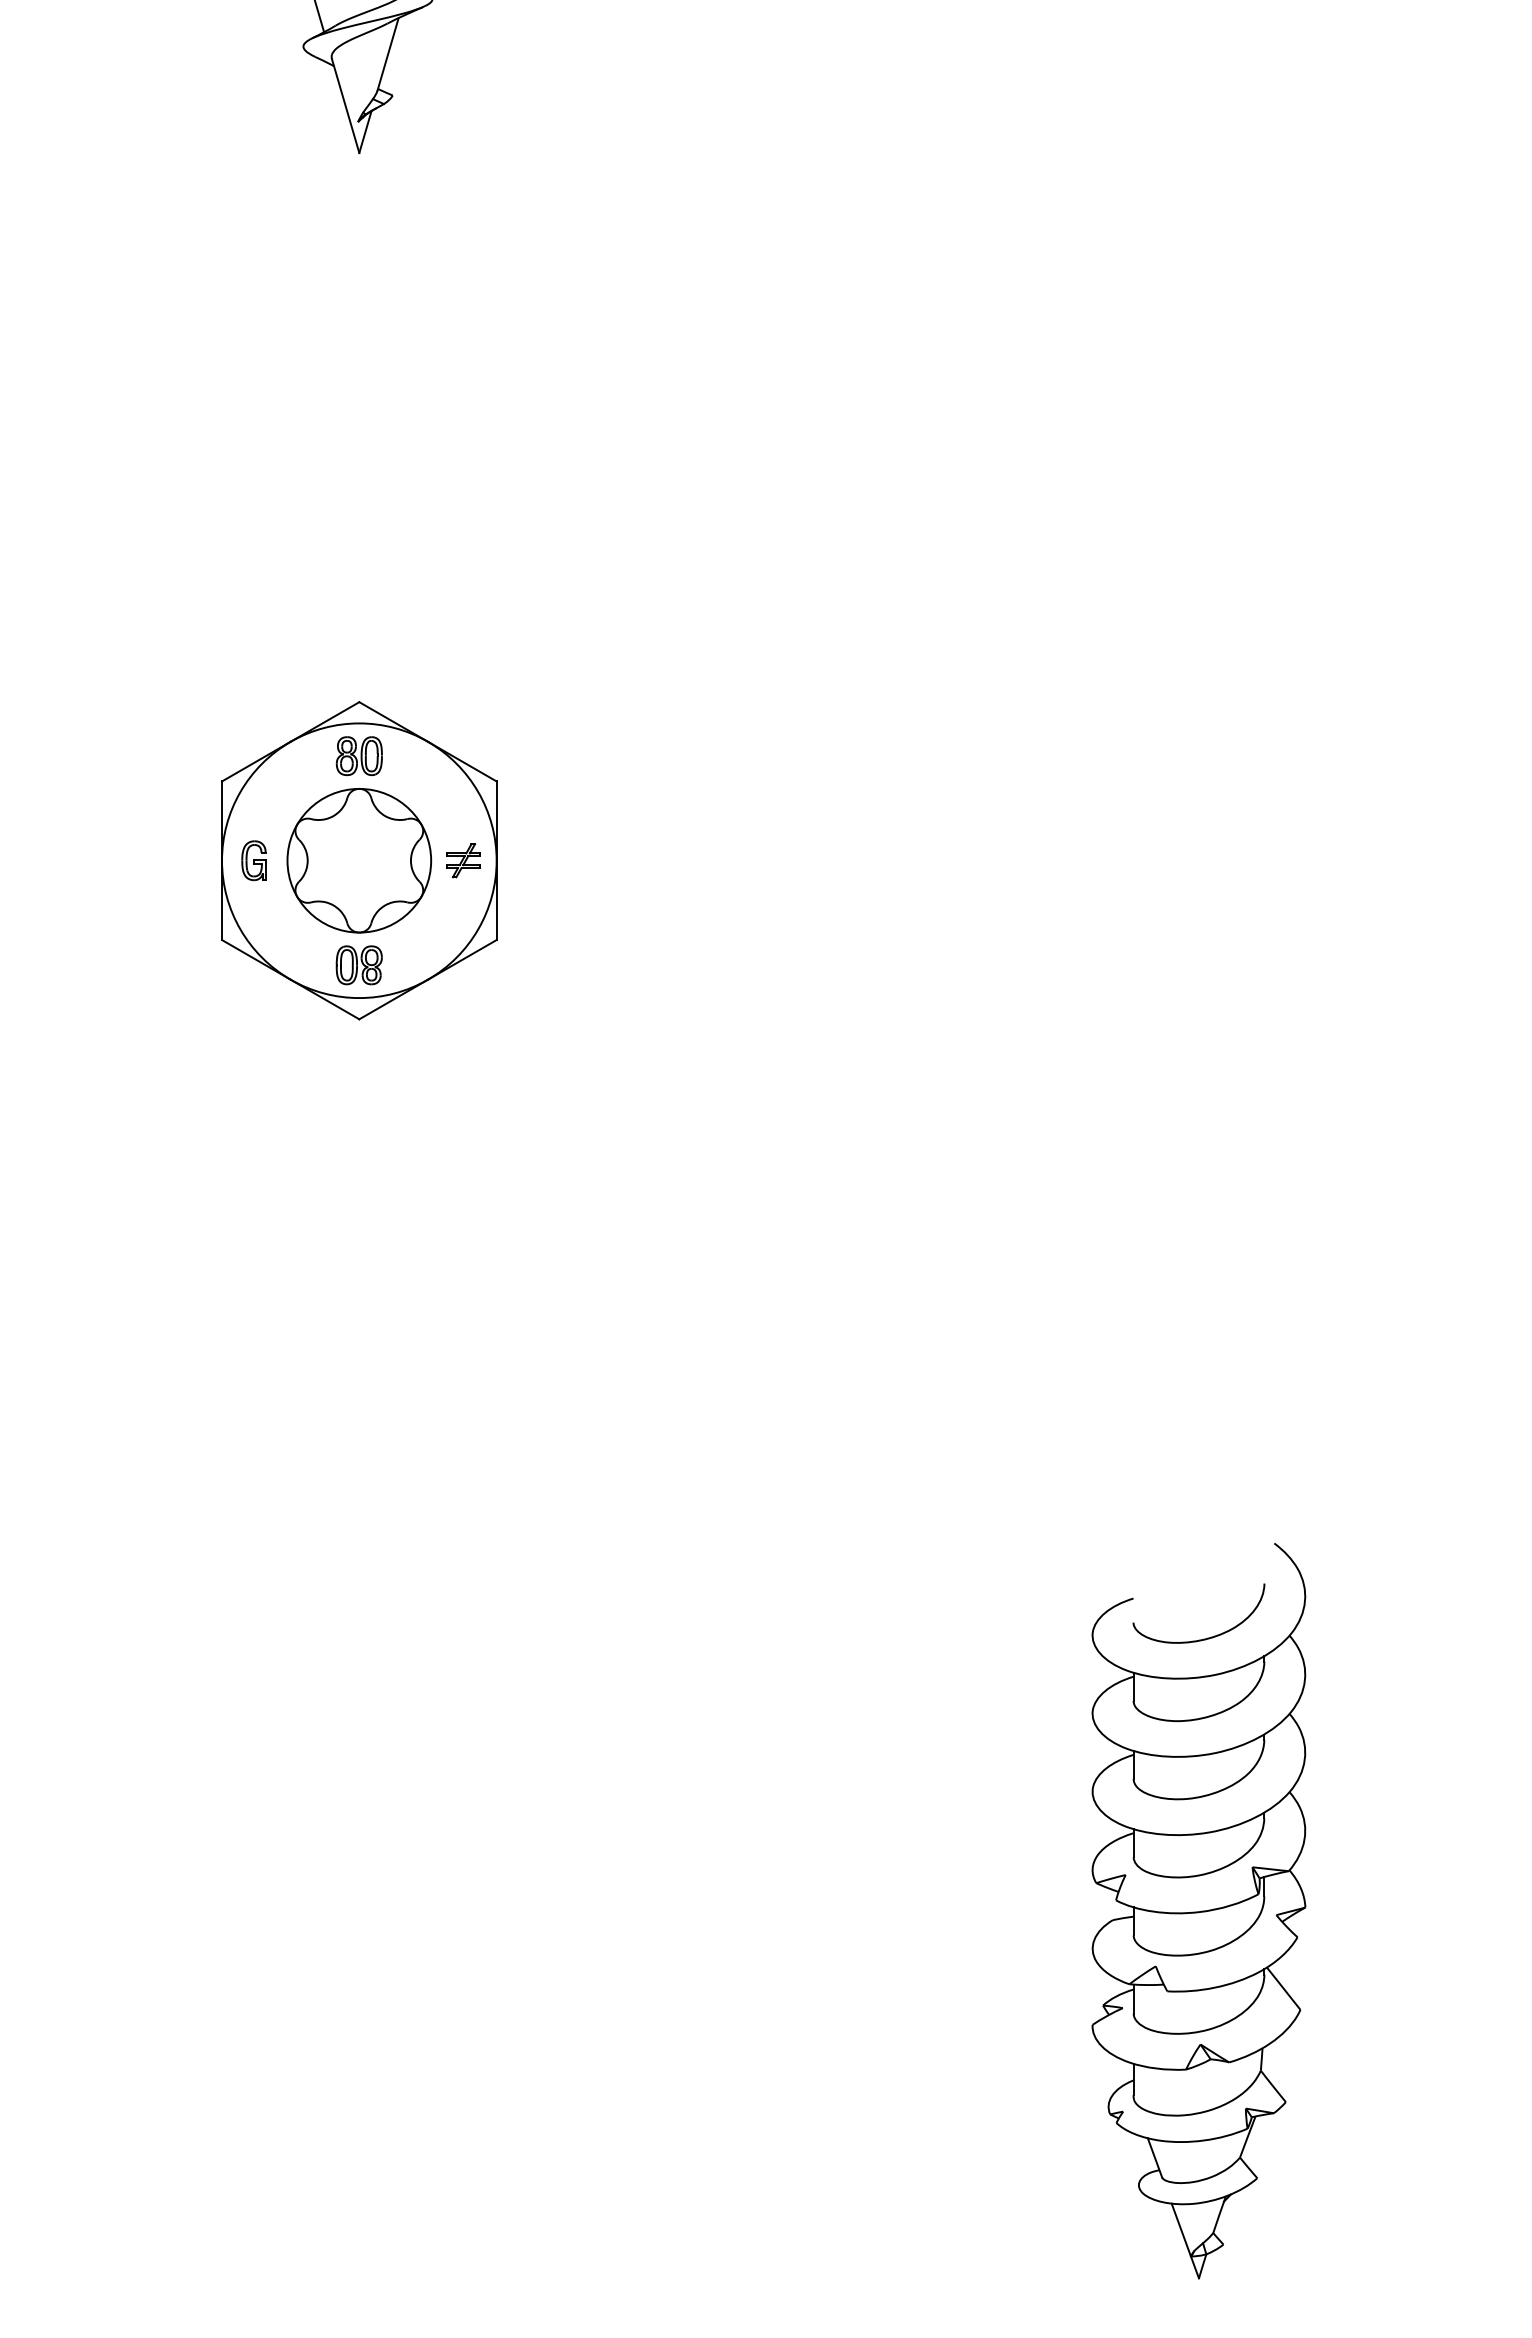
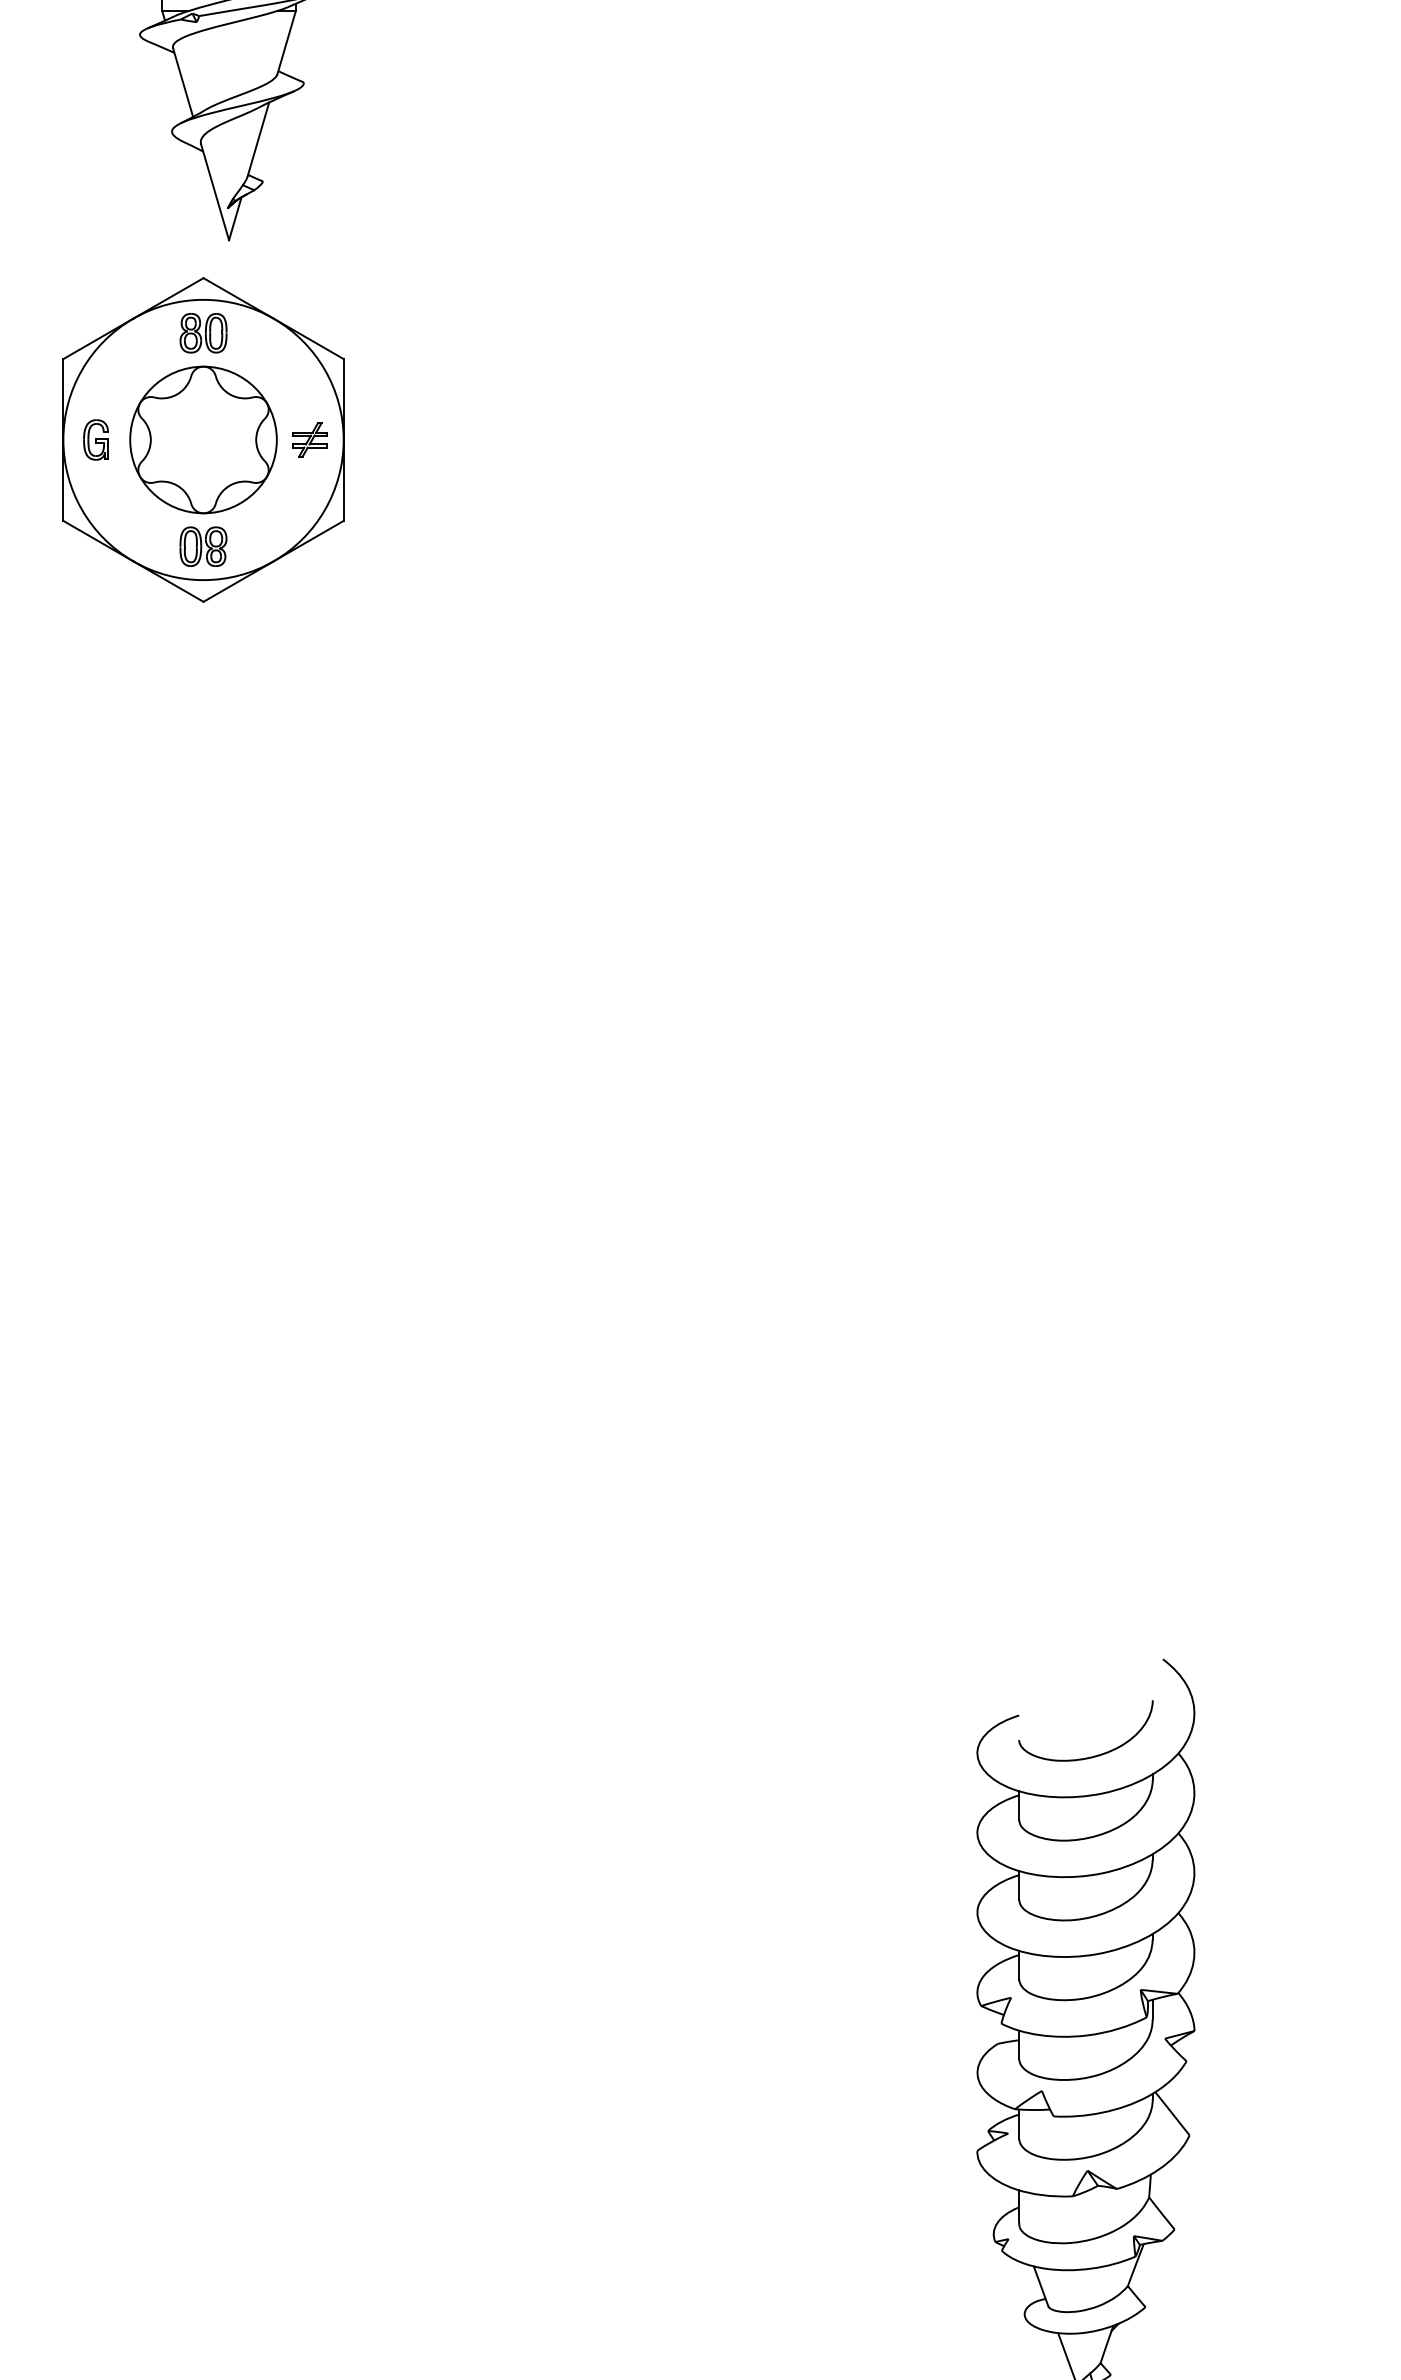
part: (359, 860) -> (203, 439), moved

